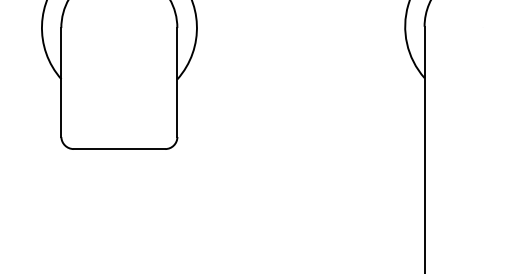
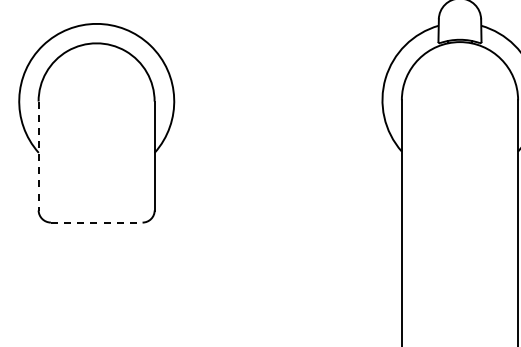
line: (61, 82) -> (38, 156), solid -> dashed
line: (119, 148) -> (96, 222), solid -> dashed

